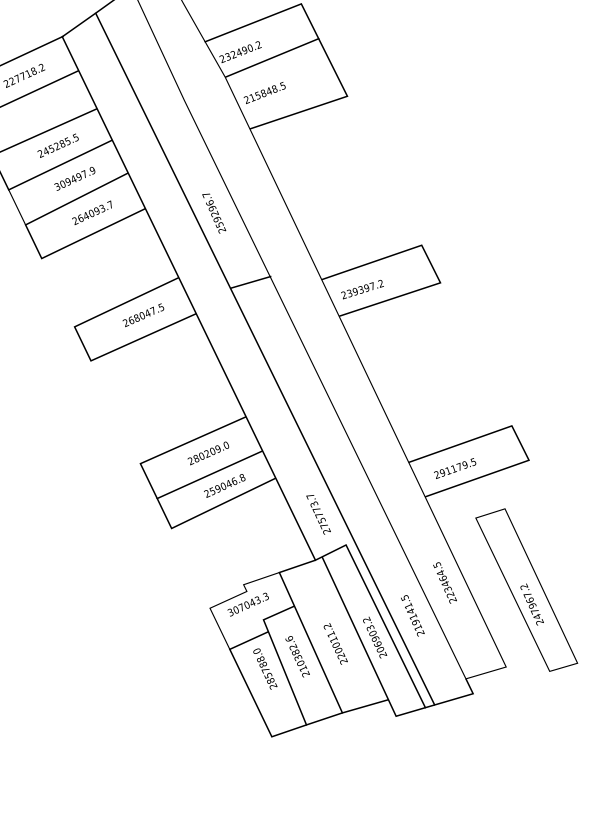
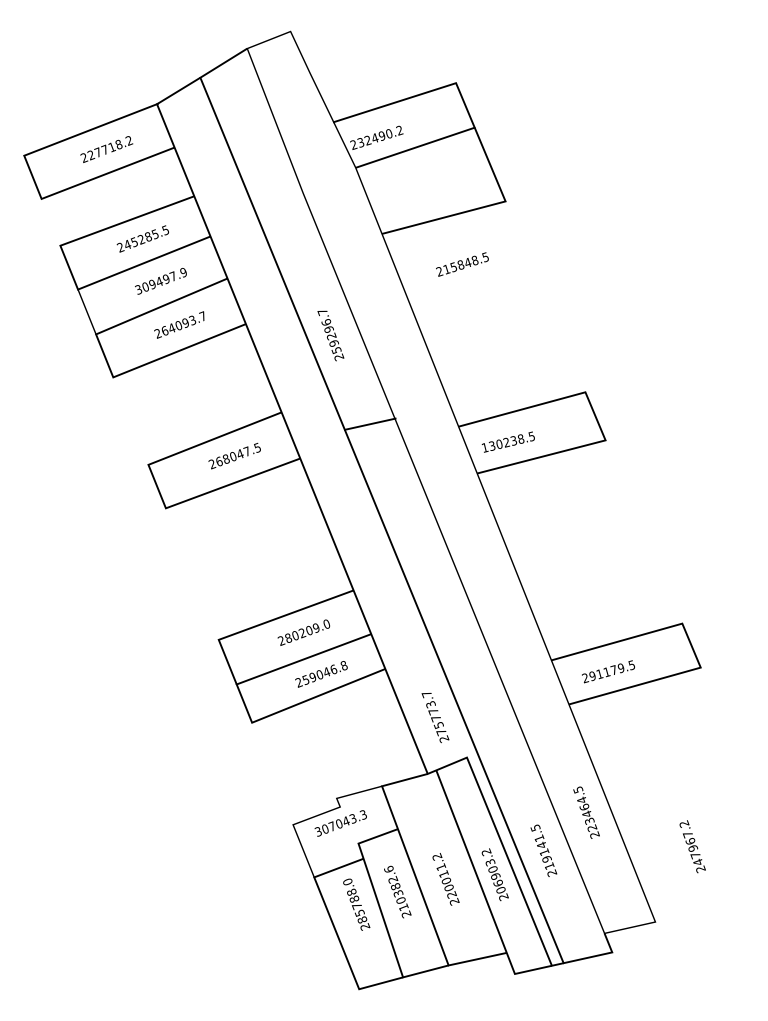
text: (264, 92) -> (462, 264), moved
text: (362, 288) -> (508, 441), 239397.2 -> 130238.5
part: (526, 590) -> (686, 828), removed

